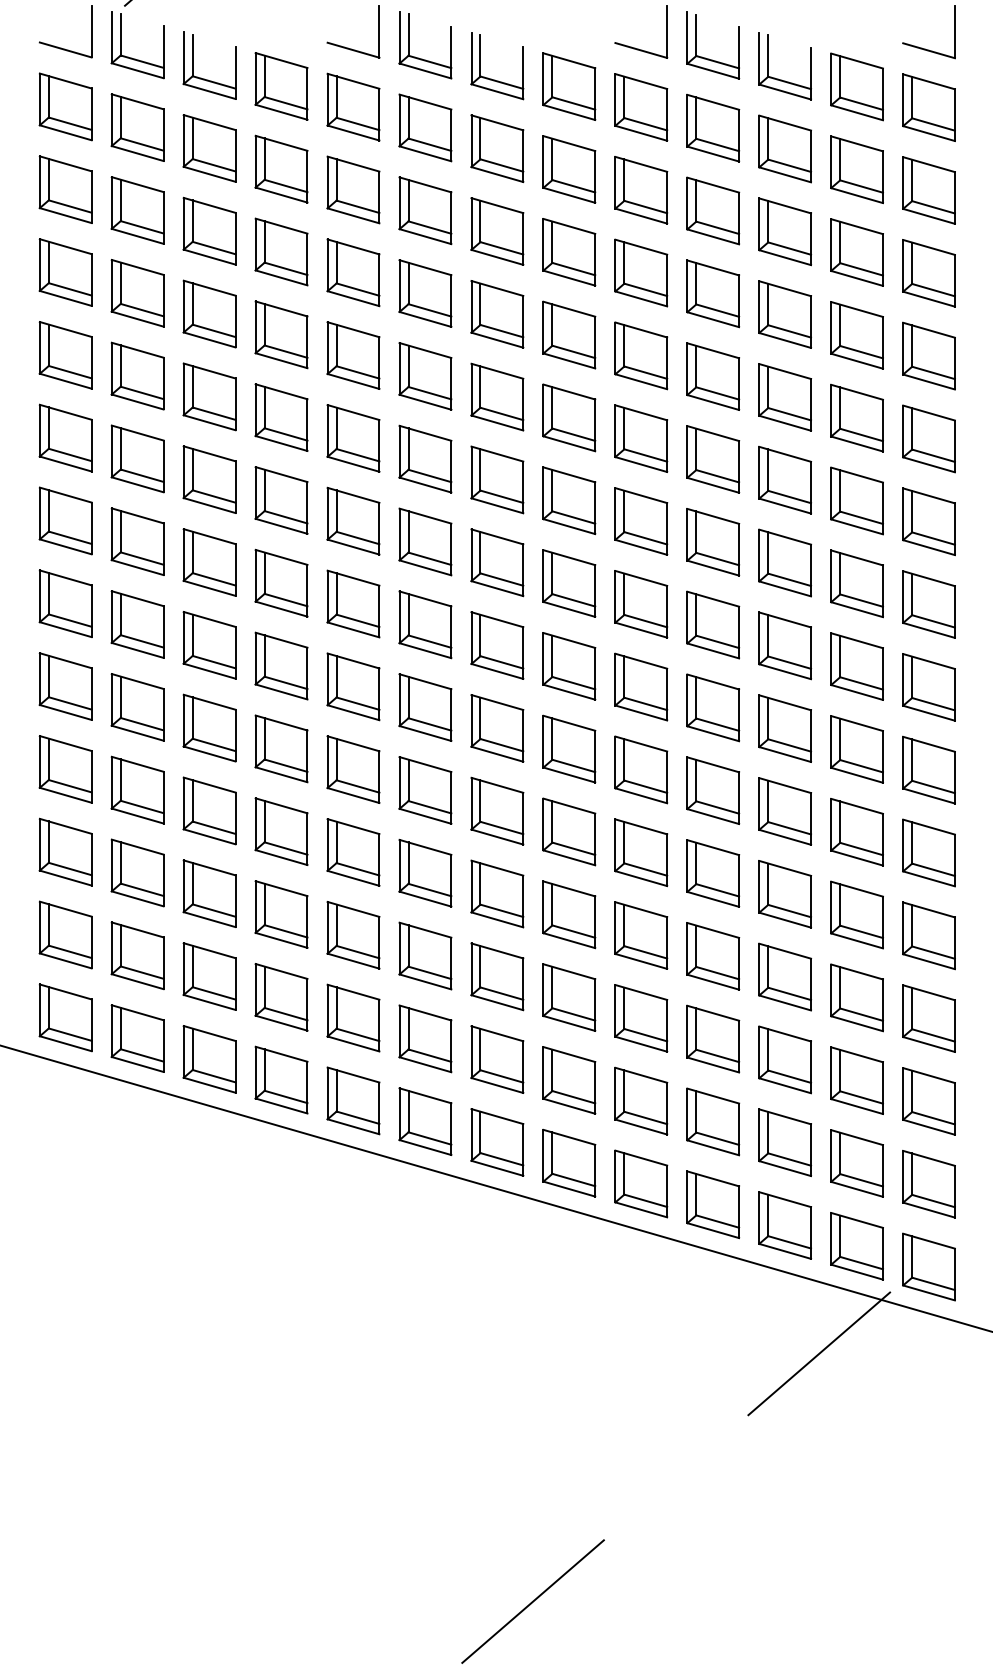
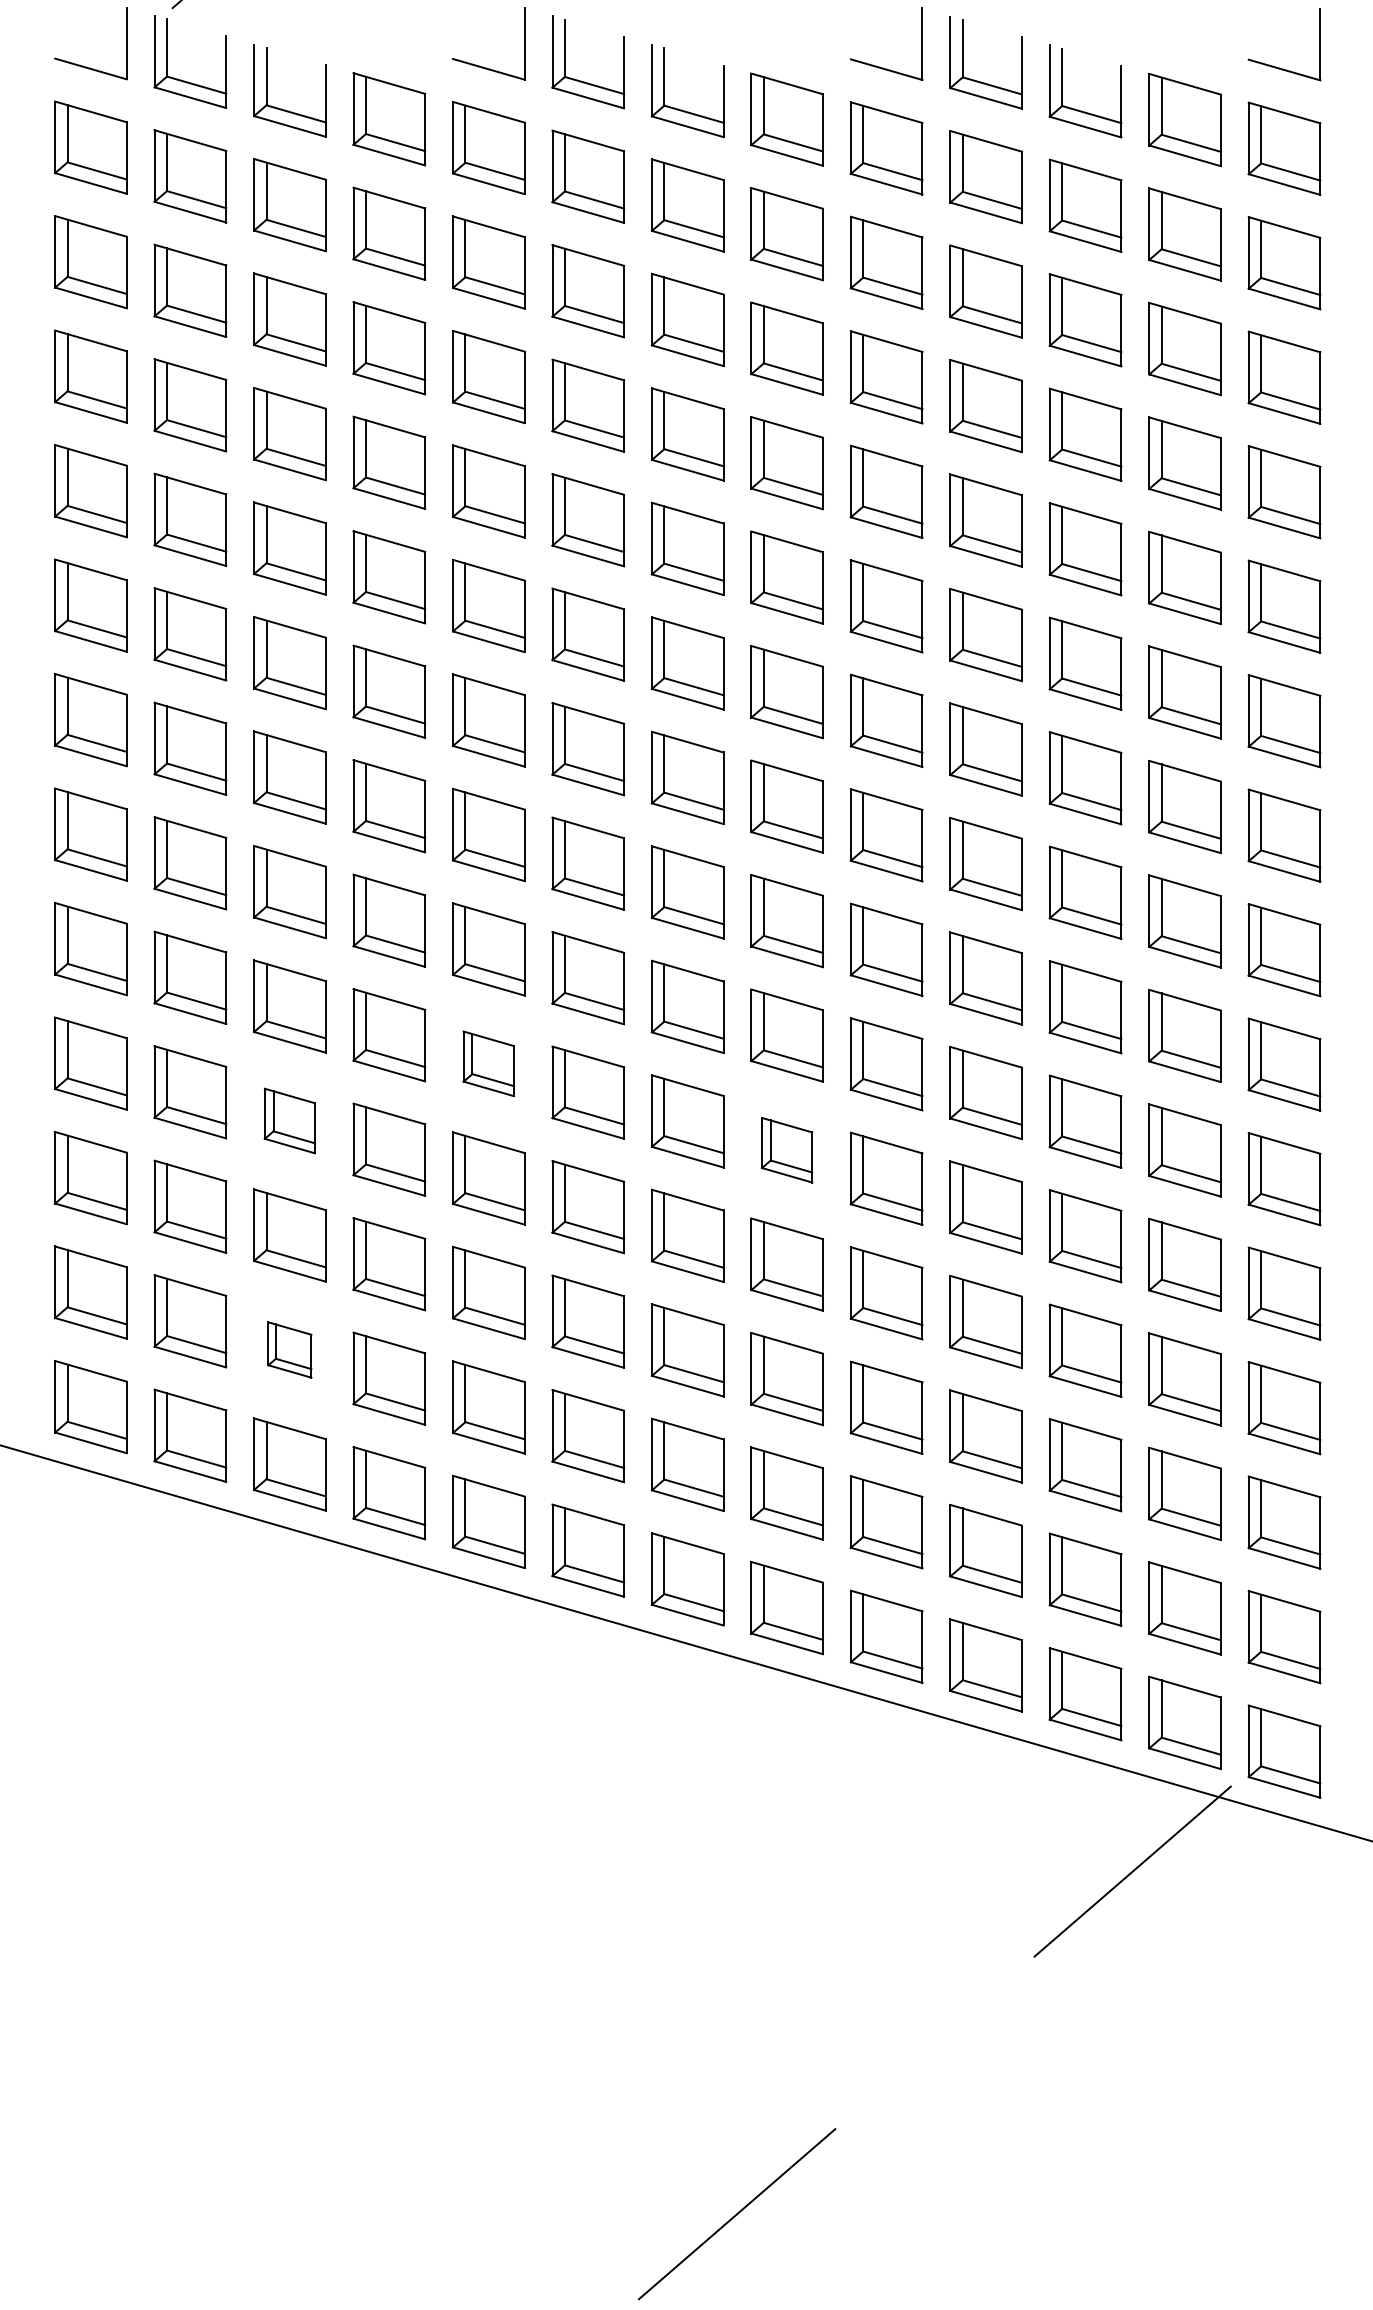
part: (353, 769) -> (488, 1063), size x0.7
part: (209, 810) -> (289, 1120), size x0.7
part: (568, 832) -> (786, 1150), size x0.7
part: (209, 976) -> (289, 1349), size x0.6

